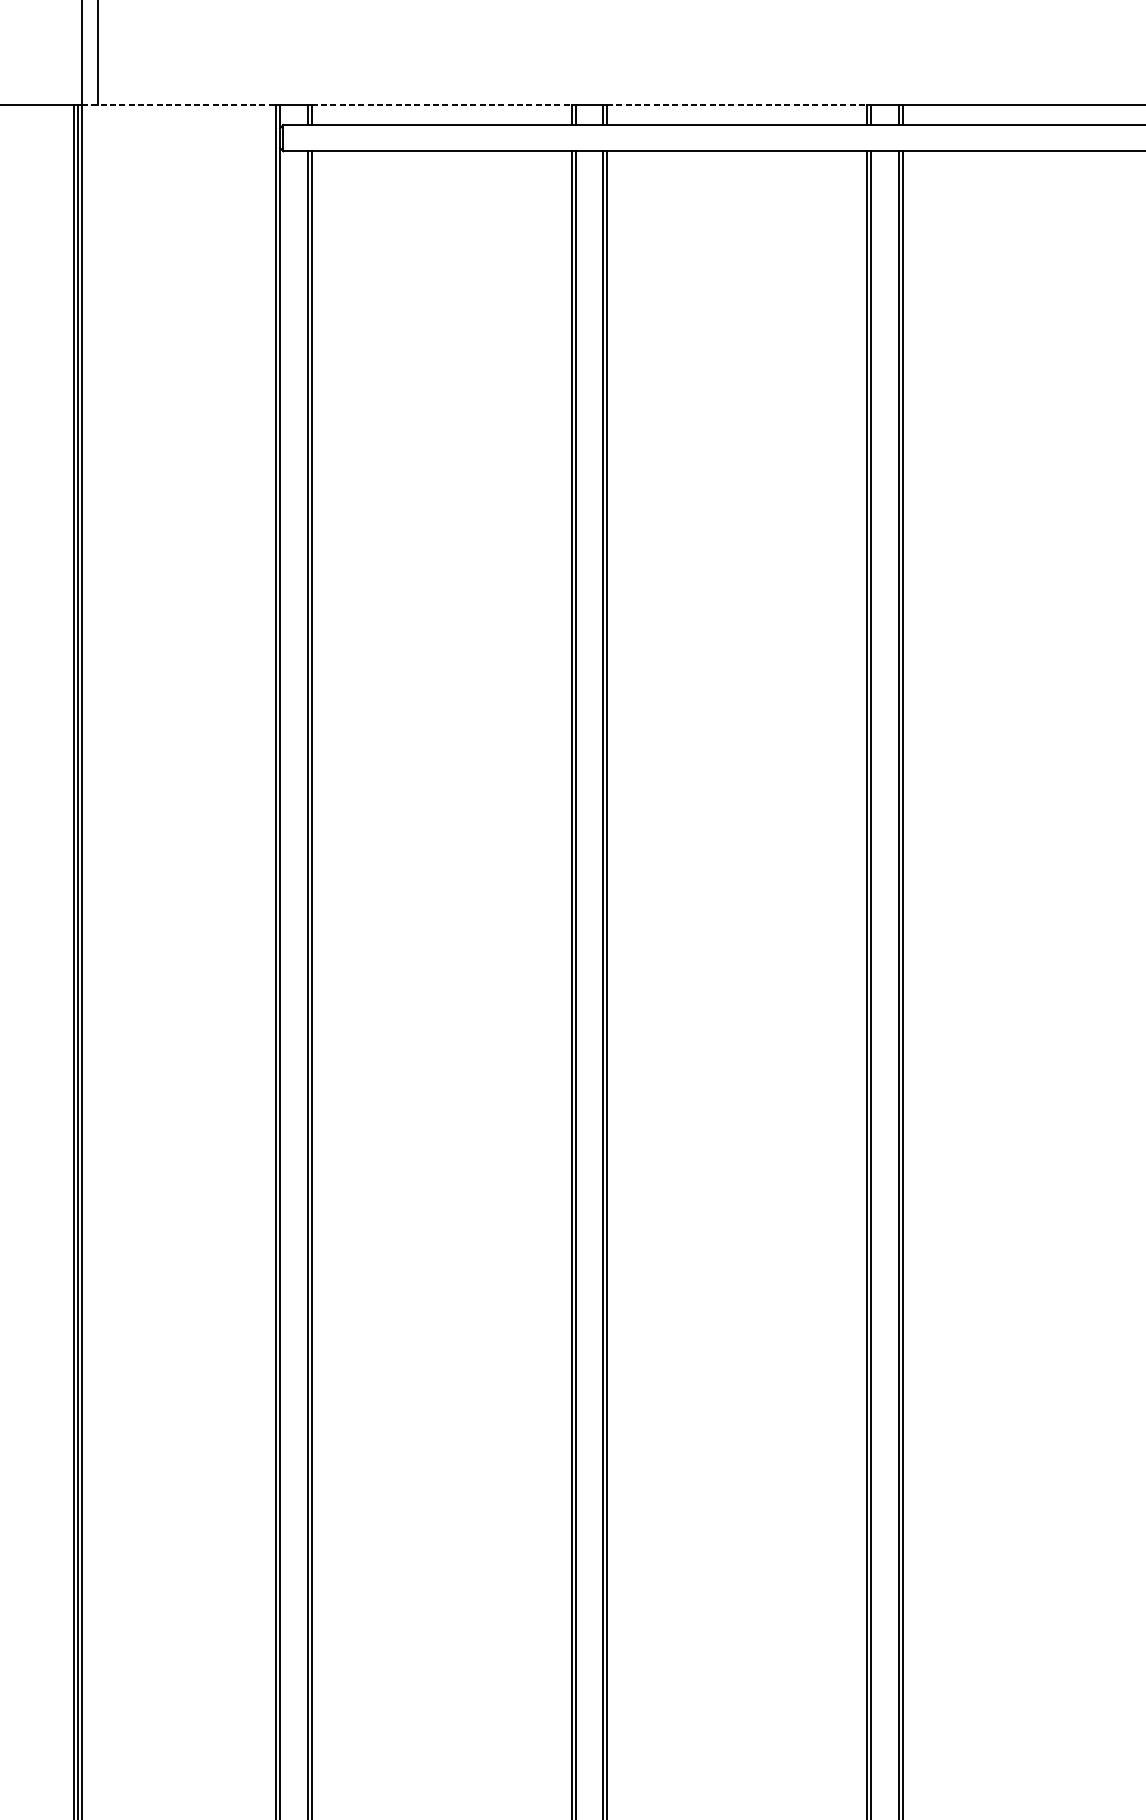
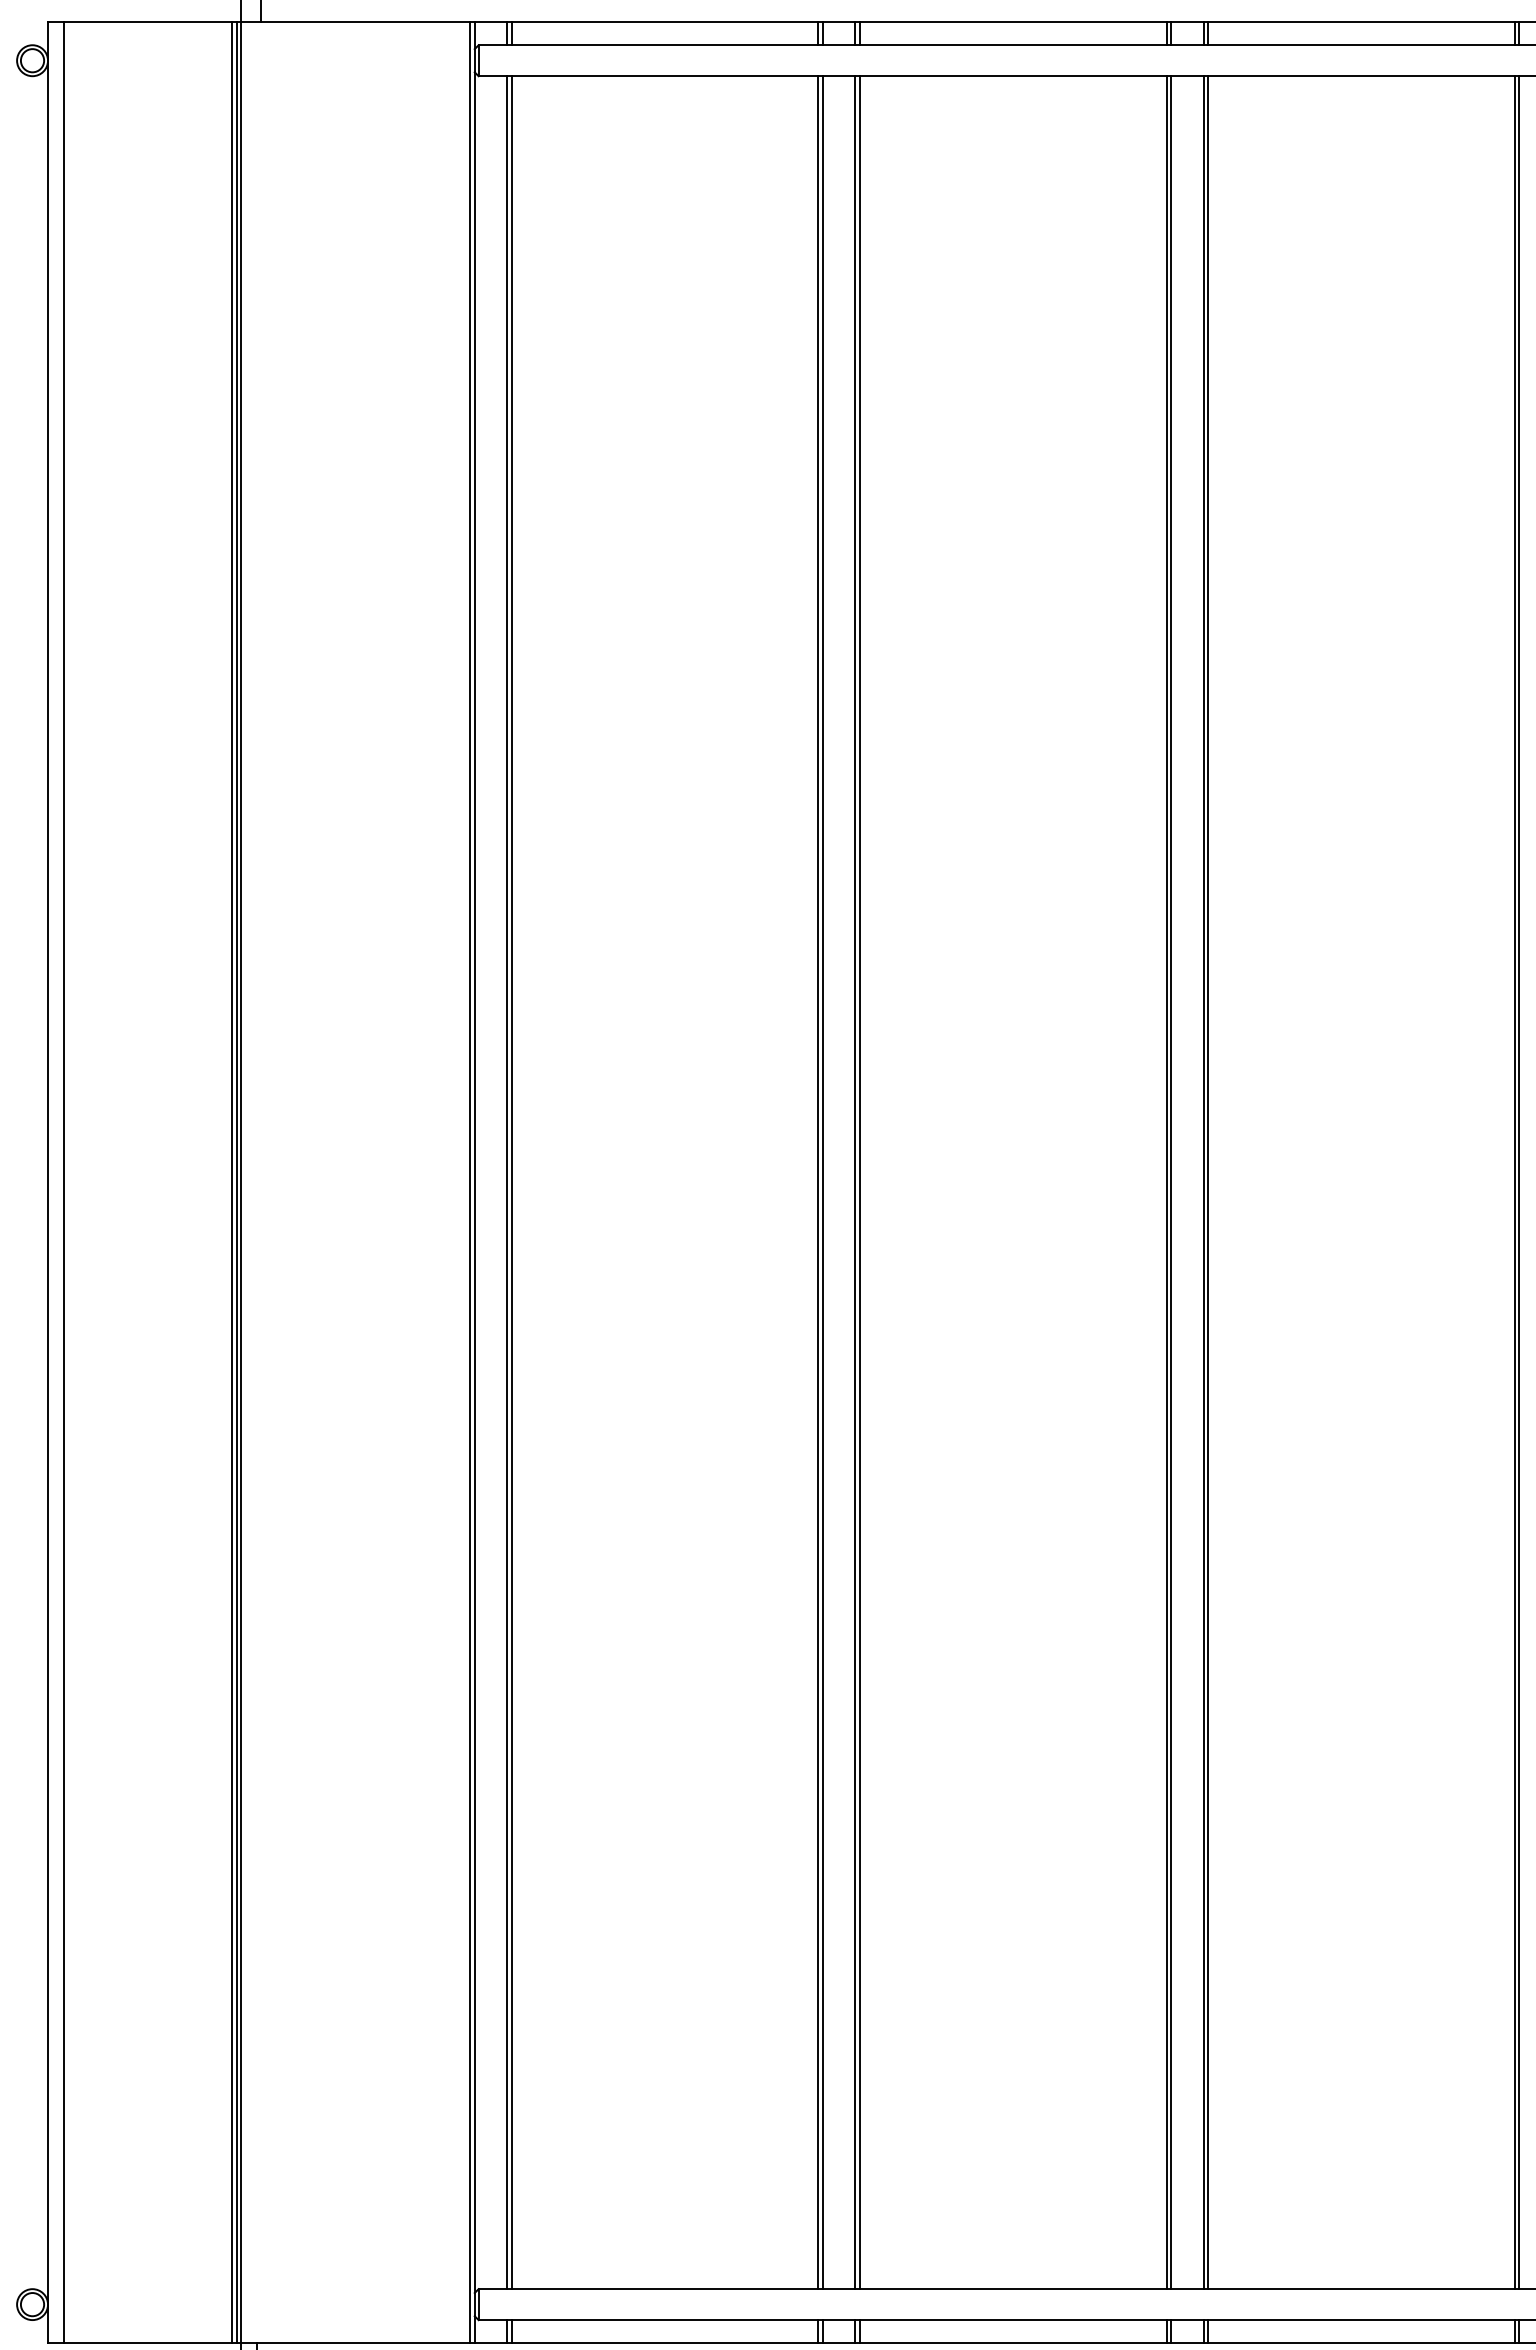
line: (179, 105) -> (356, 22), dashed -> solid
line: (441, 105) -> (665, 22), dashed -> solid
line: (737, 105) -> (1013, 22), dashed -> solid

